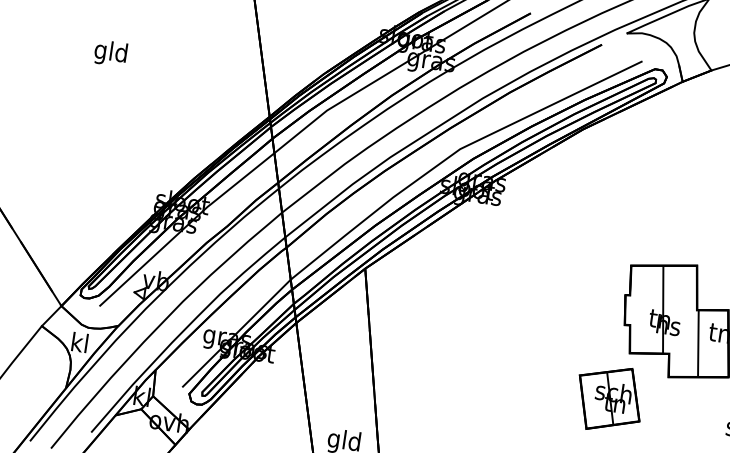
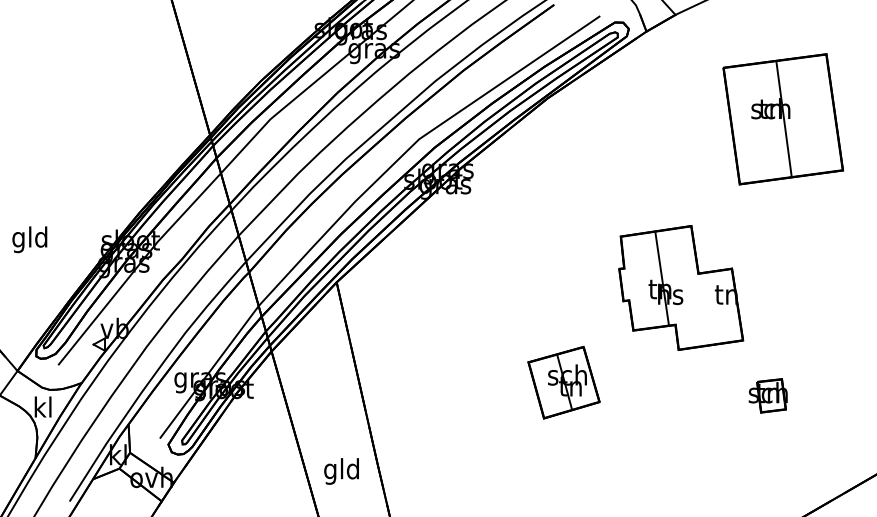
text: (110, 53) -> (29, 239), moved
line: (698, 342) -> (705, 308), removed
part: (609, 398) -> (563, 382), moved

